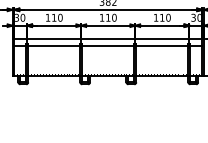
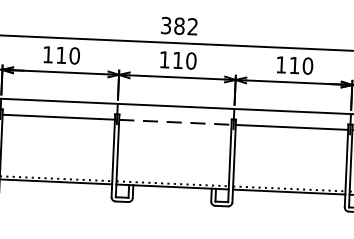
line: (108, 46) -> (175, 122), solid -> dashed

